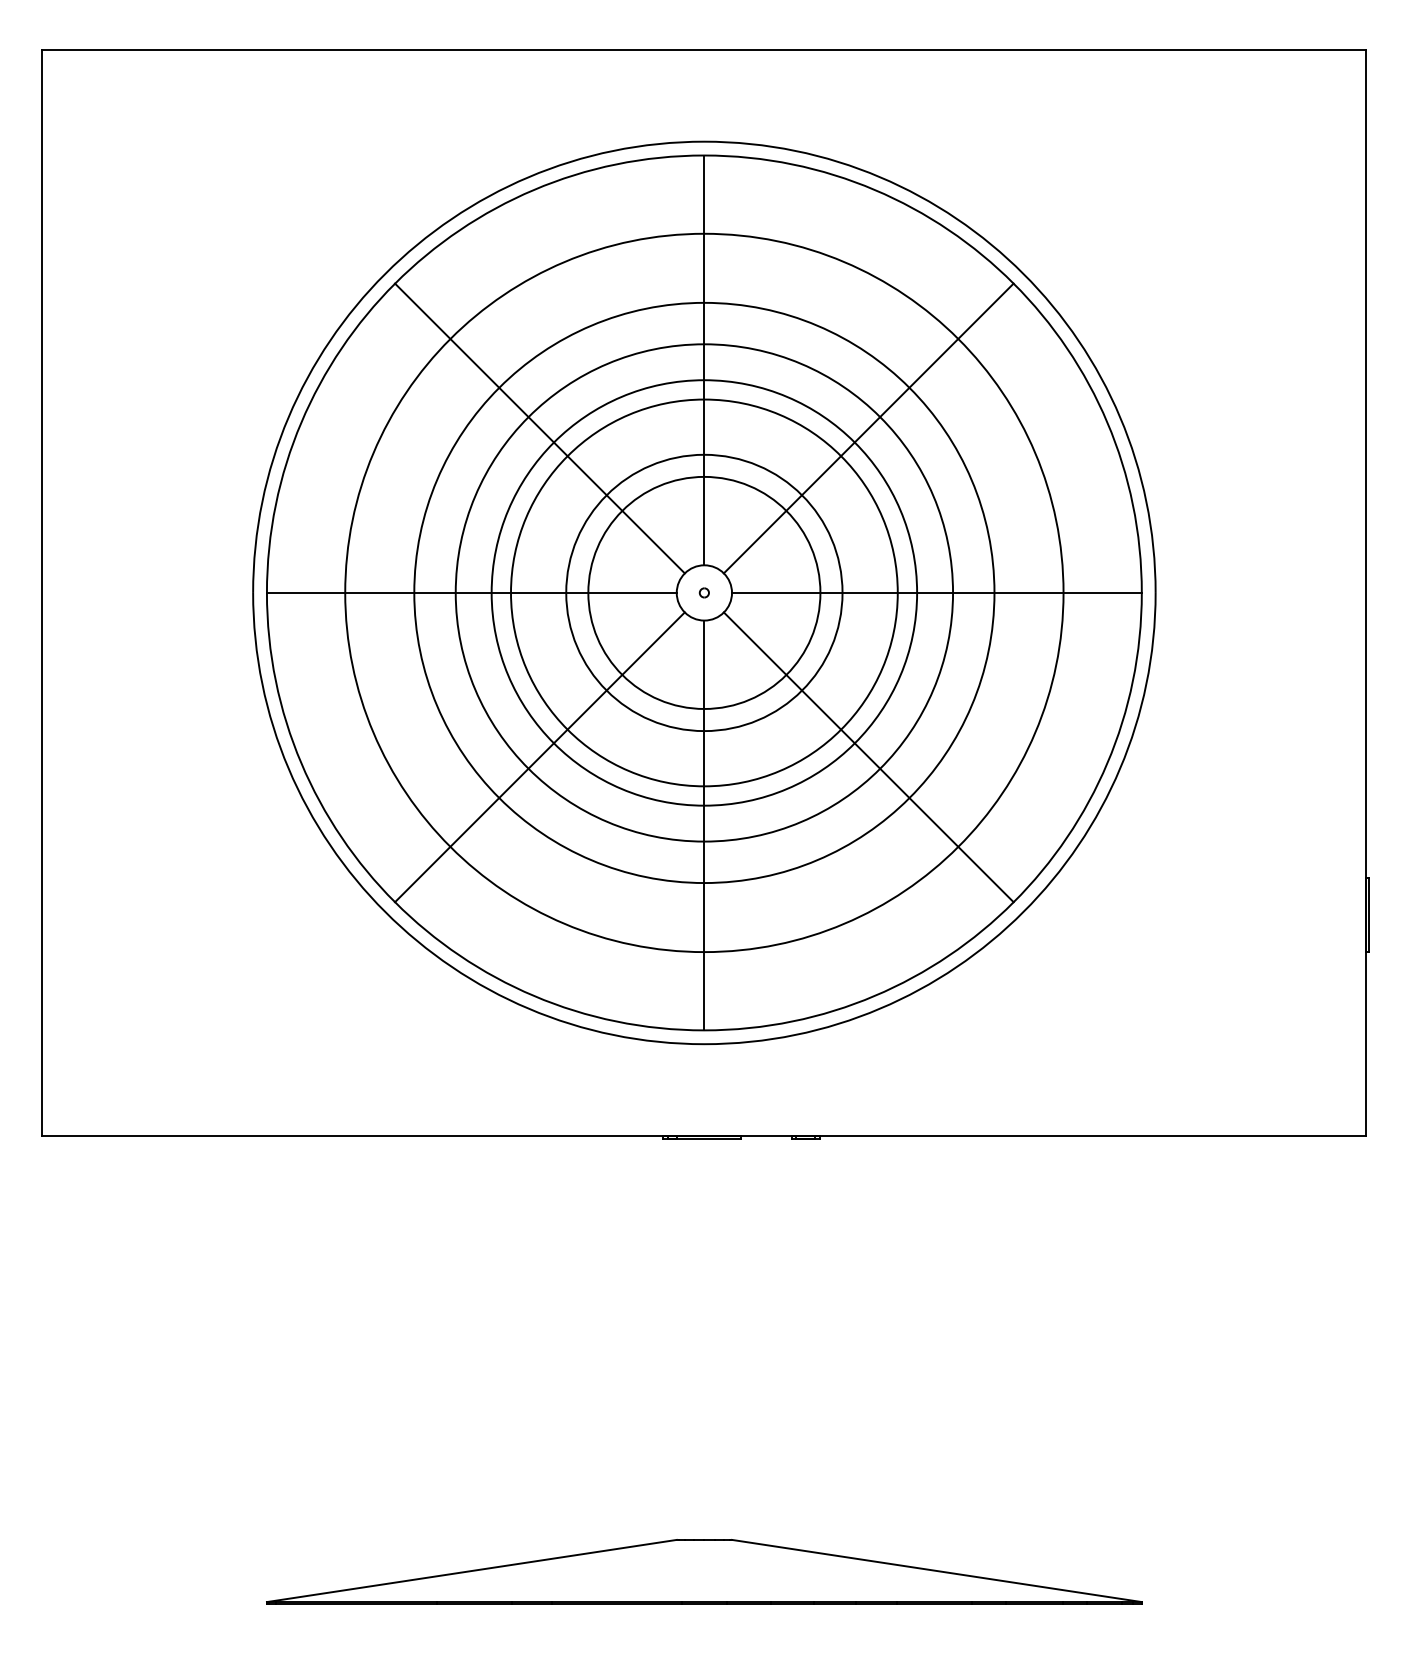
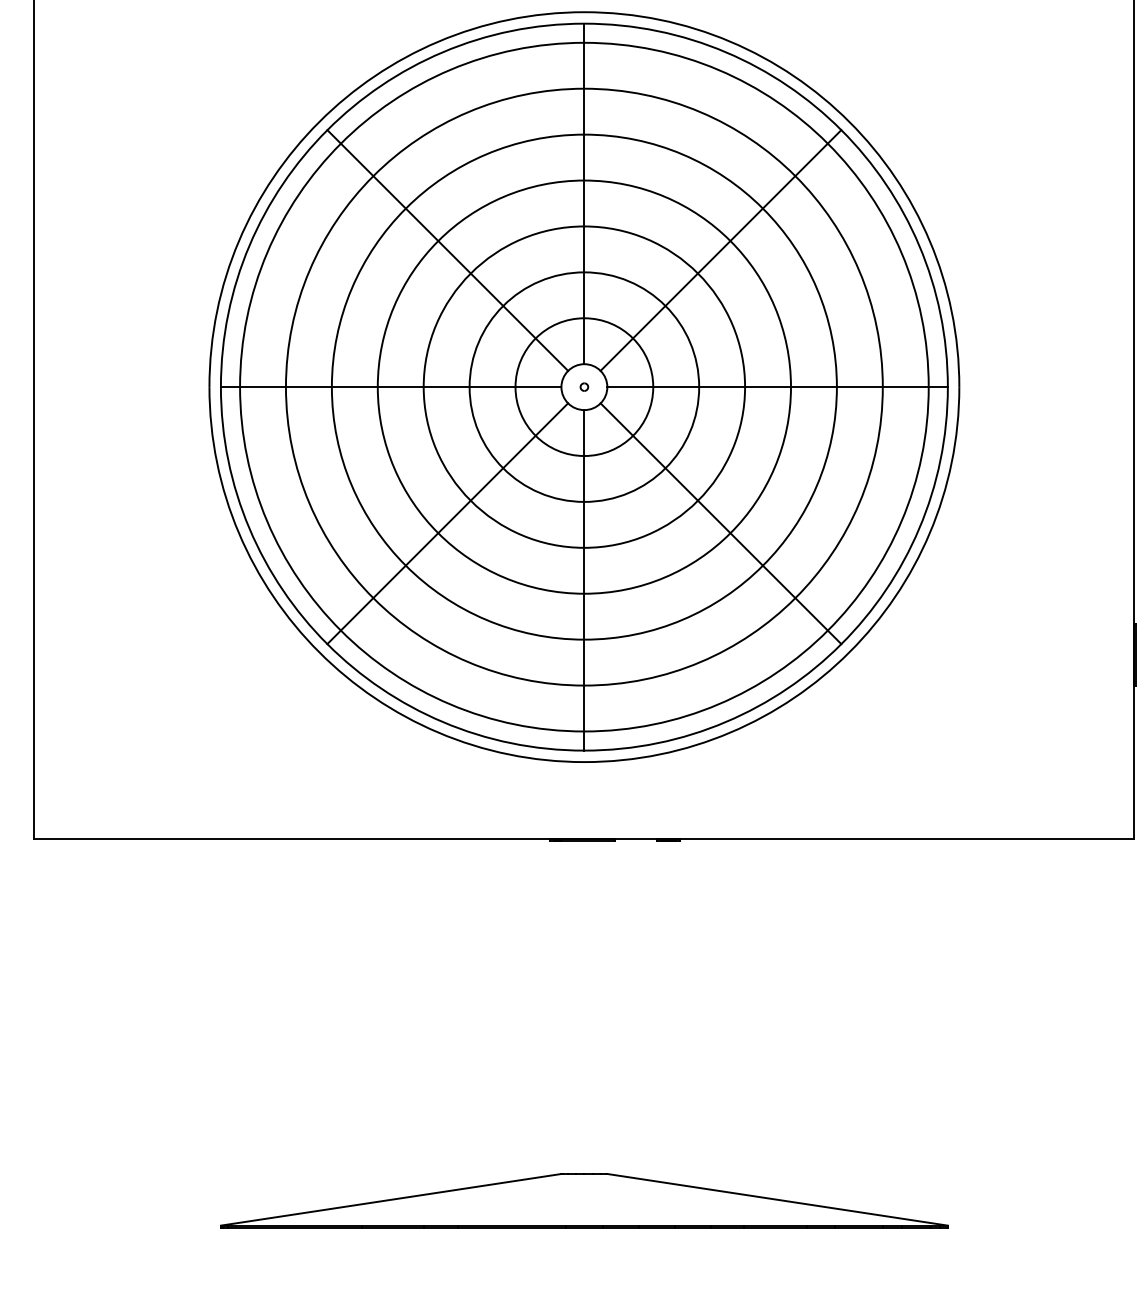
circle: (703, 592) -> (583, 386), size x1.43
circle: (704, 592) -> (584, 386), size x0.71
circle: (704, 592) -> (584, 386), size x1.43

